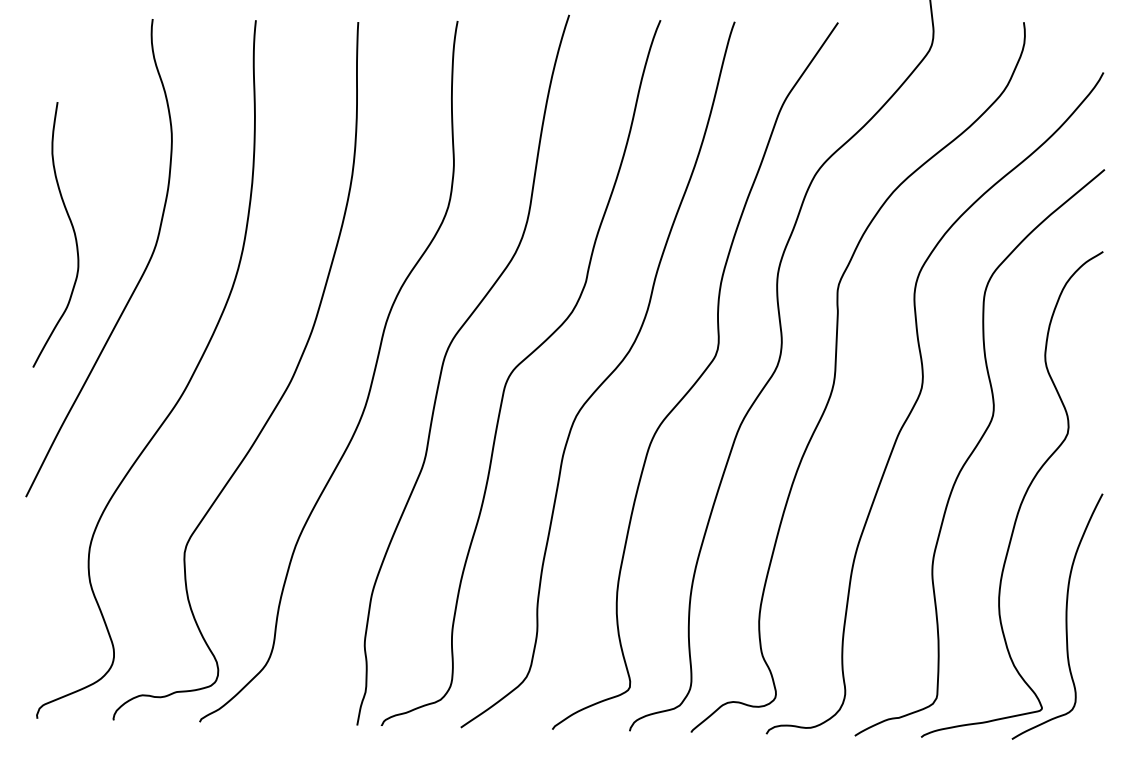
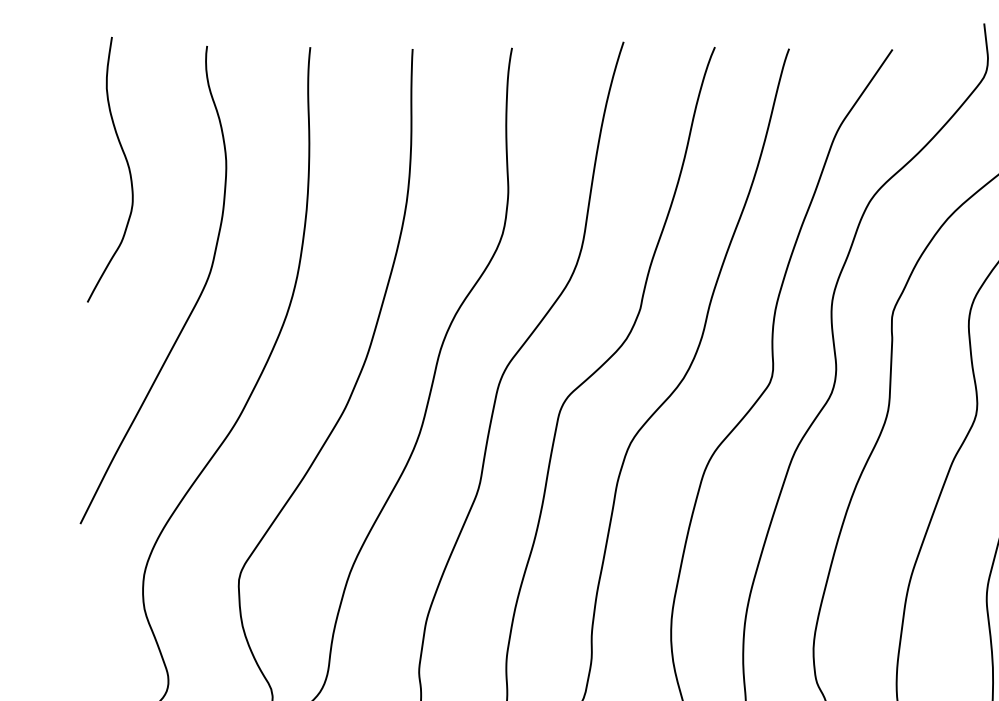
curve: (72, 229) -> (126, 164), moved

